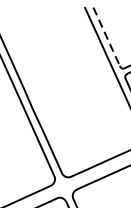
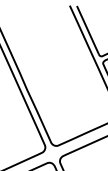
line: (107, 37) -> (88, 30), dashed -> solid

